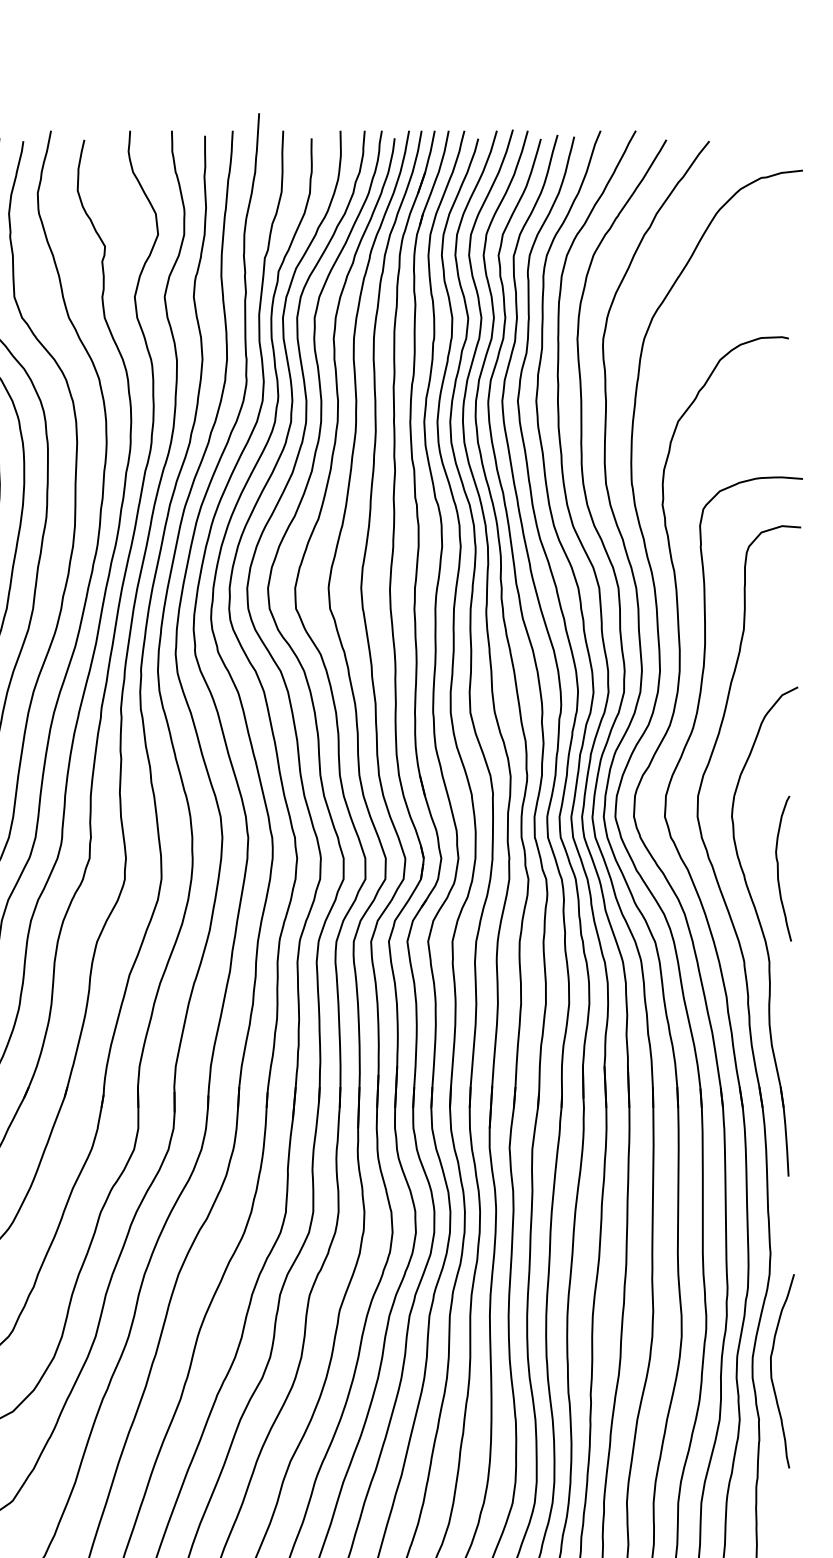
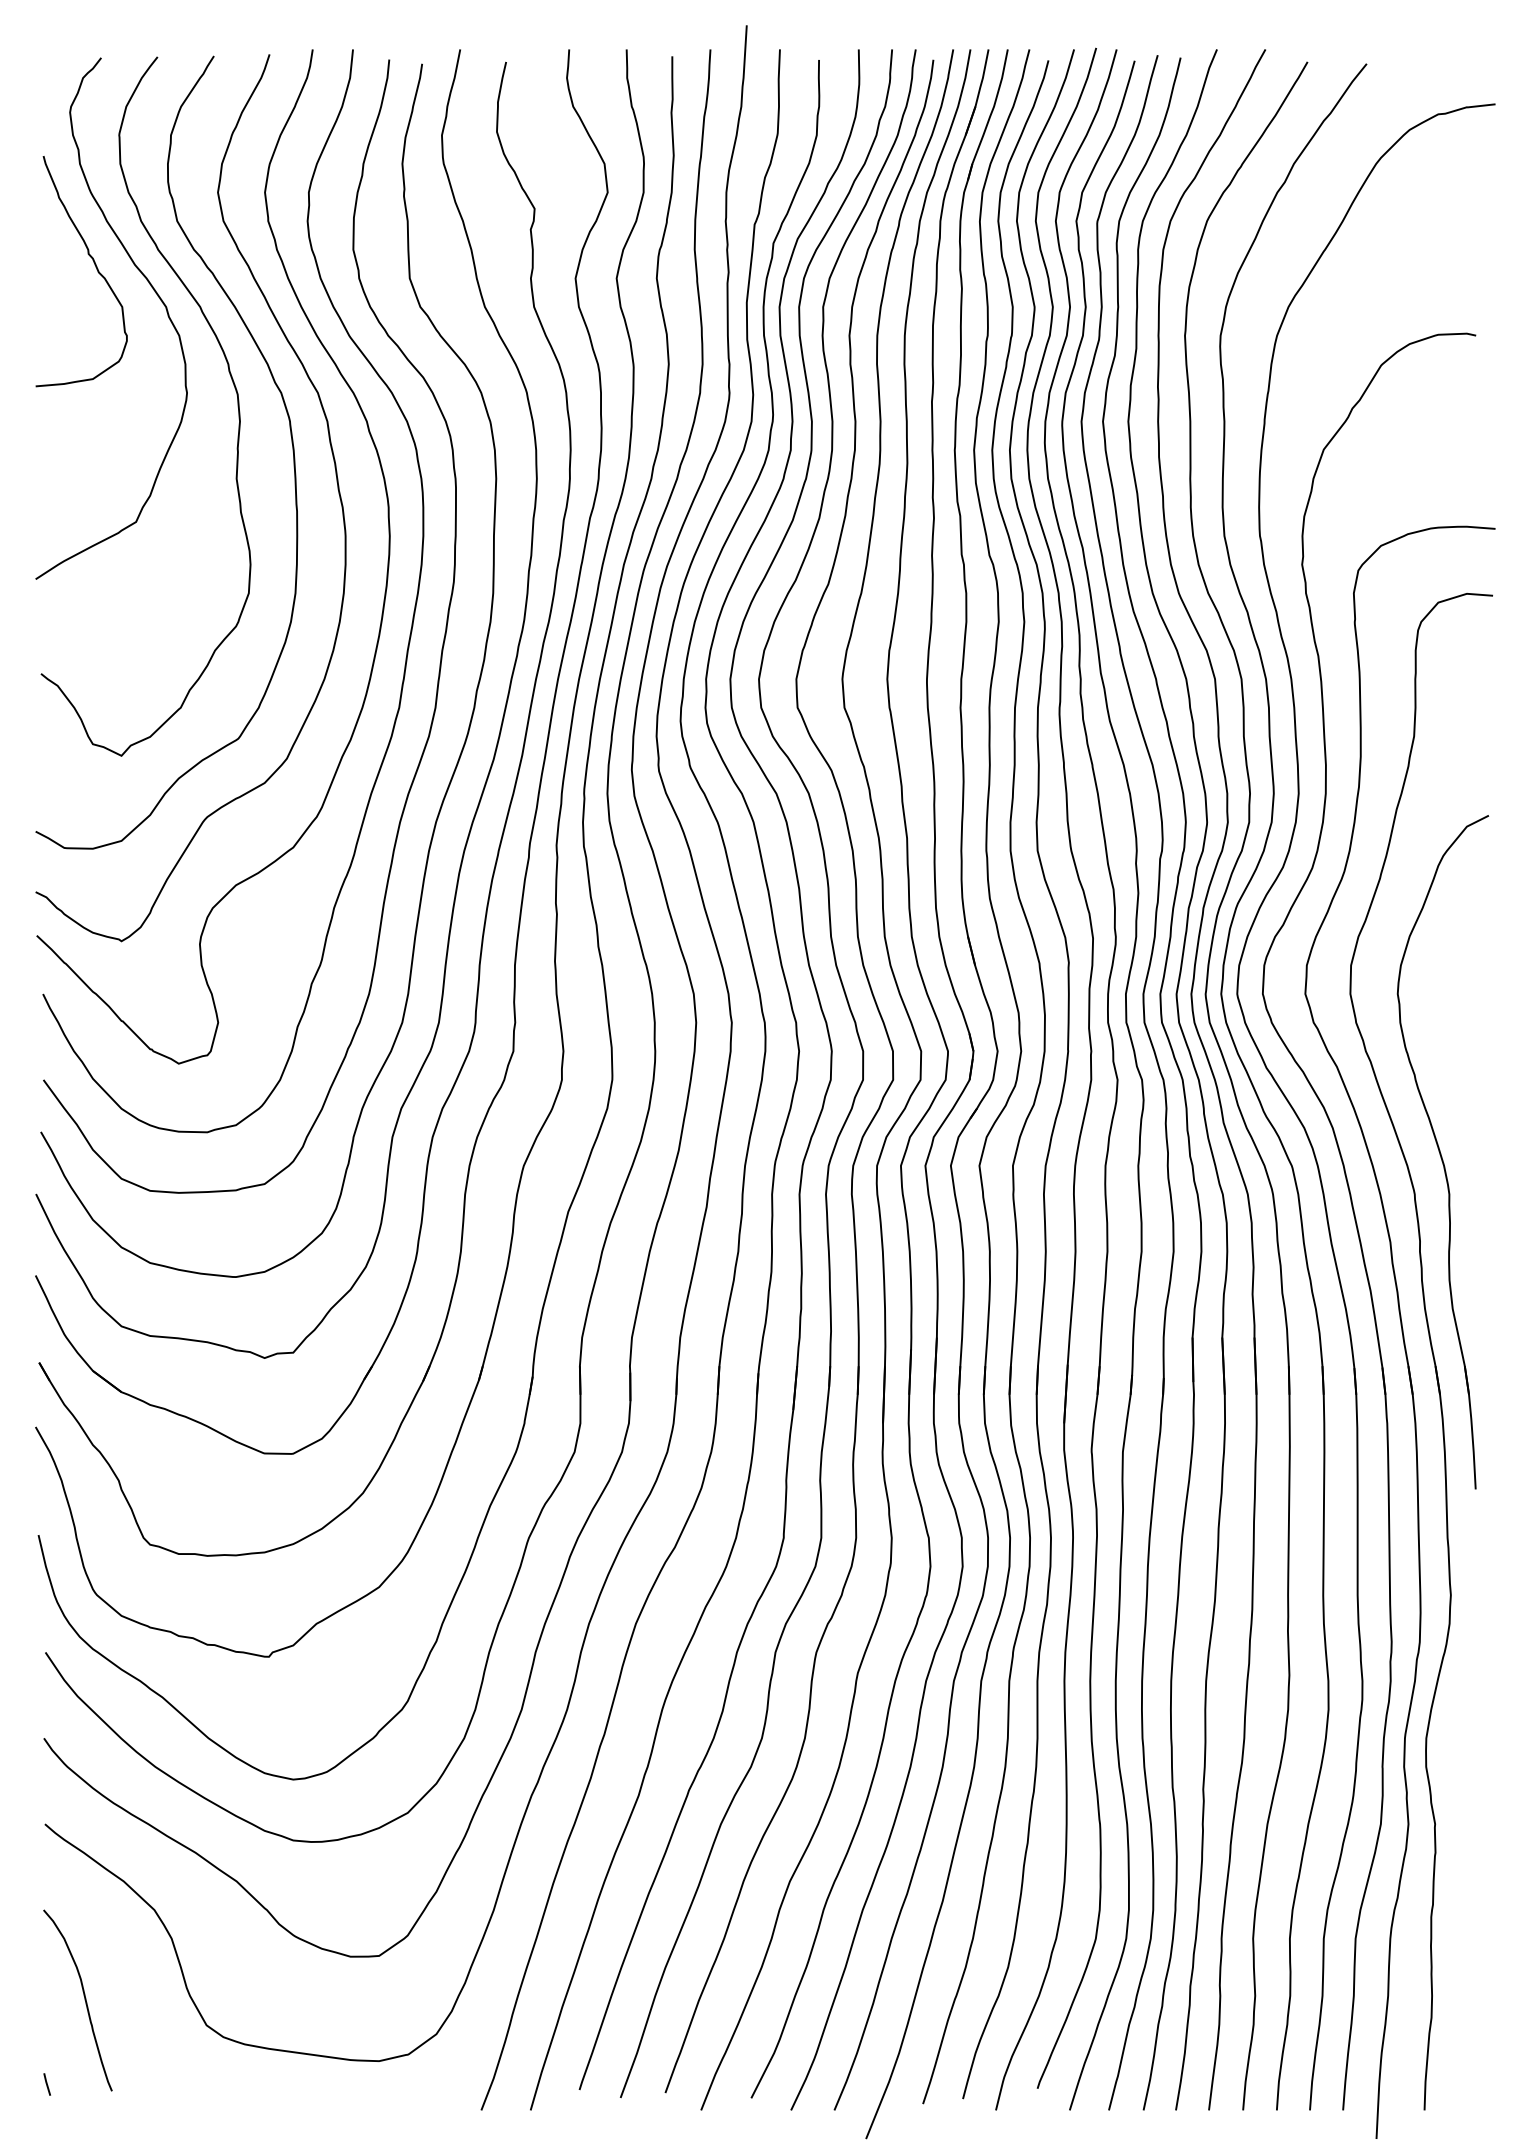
curve: (778, 868) -> (1461, 1065), removed
curve: (771, 1371) -> (1452, 1757), removed

